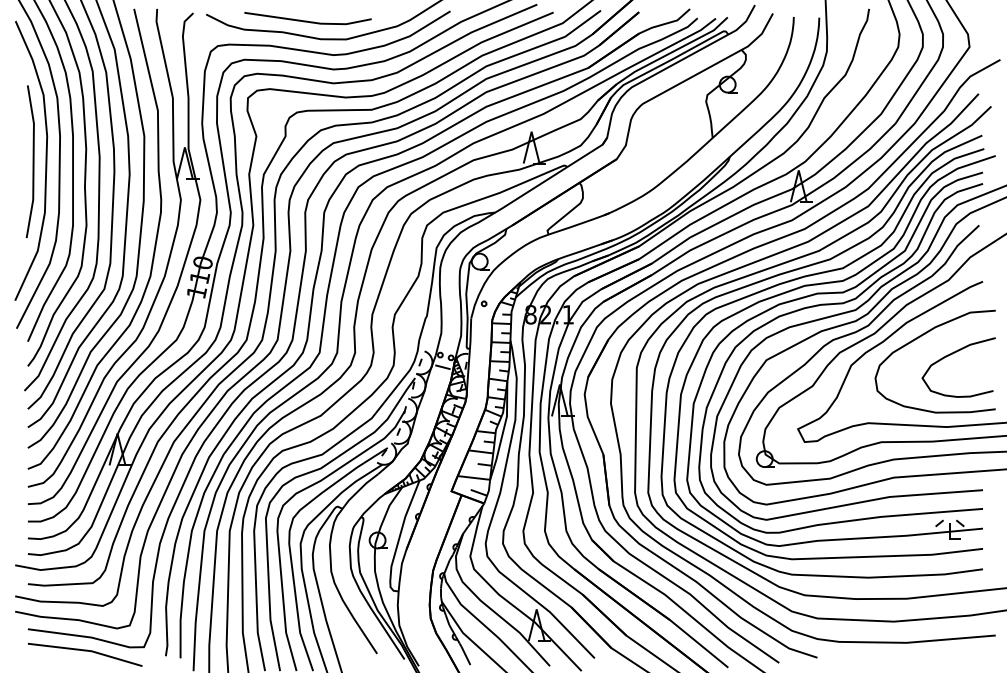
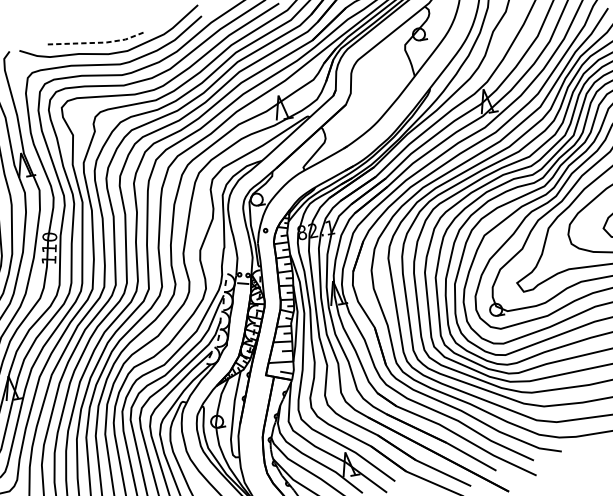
line: (309, 22) -> (97, 43), solid -> dashed

